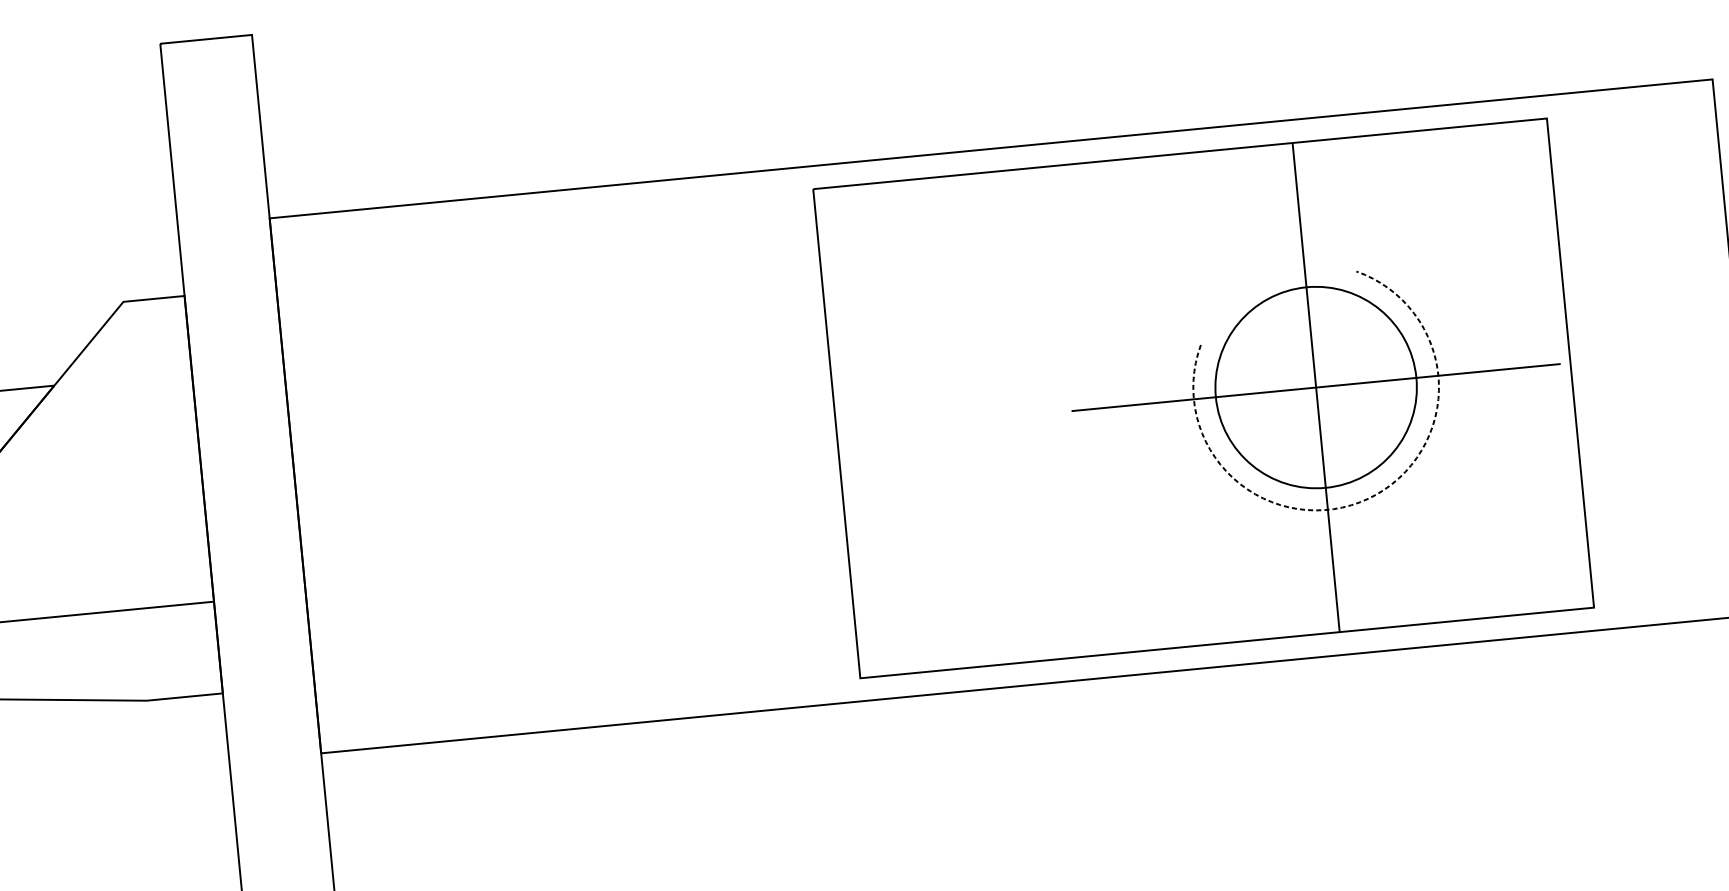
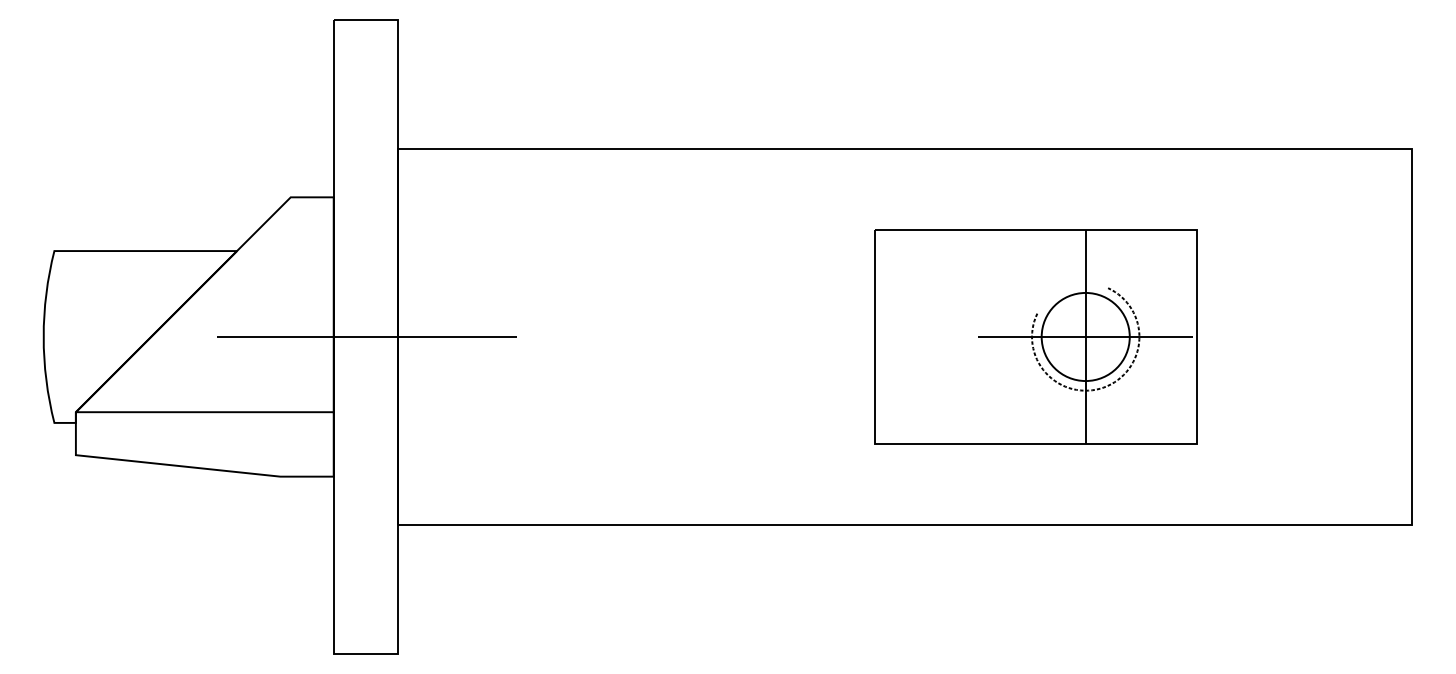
part: (1202, 397) -> (1035, 336), size x0.62
line: (250, 490) -> (366, 337), added

